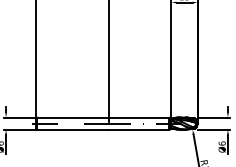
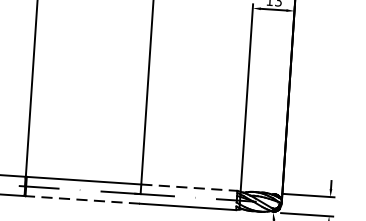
line: (139, 117) -> (189, 187), solid -> dashed
line: (72, 129) -> (82, 199), solid -> dashed

